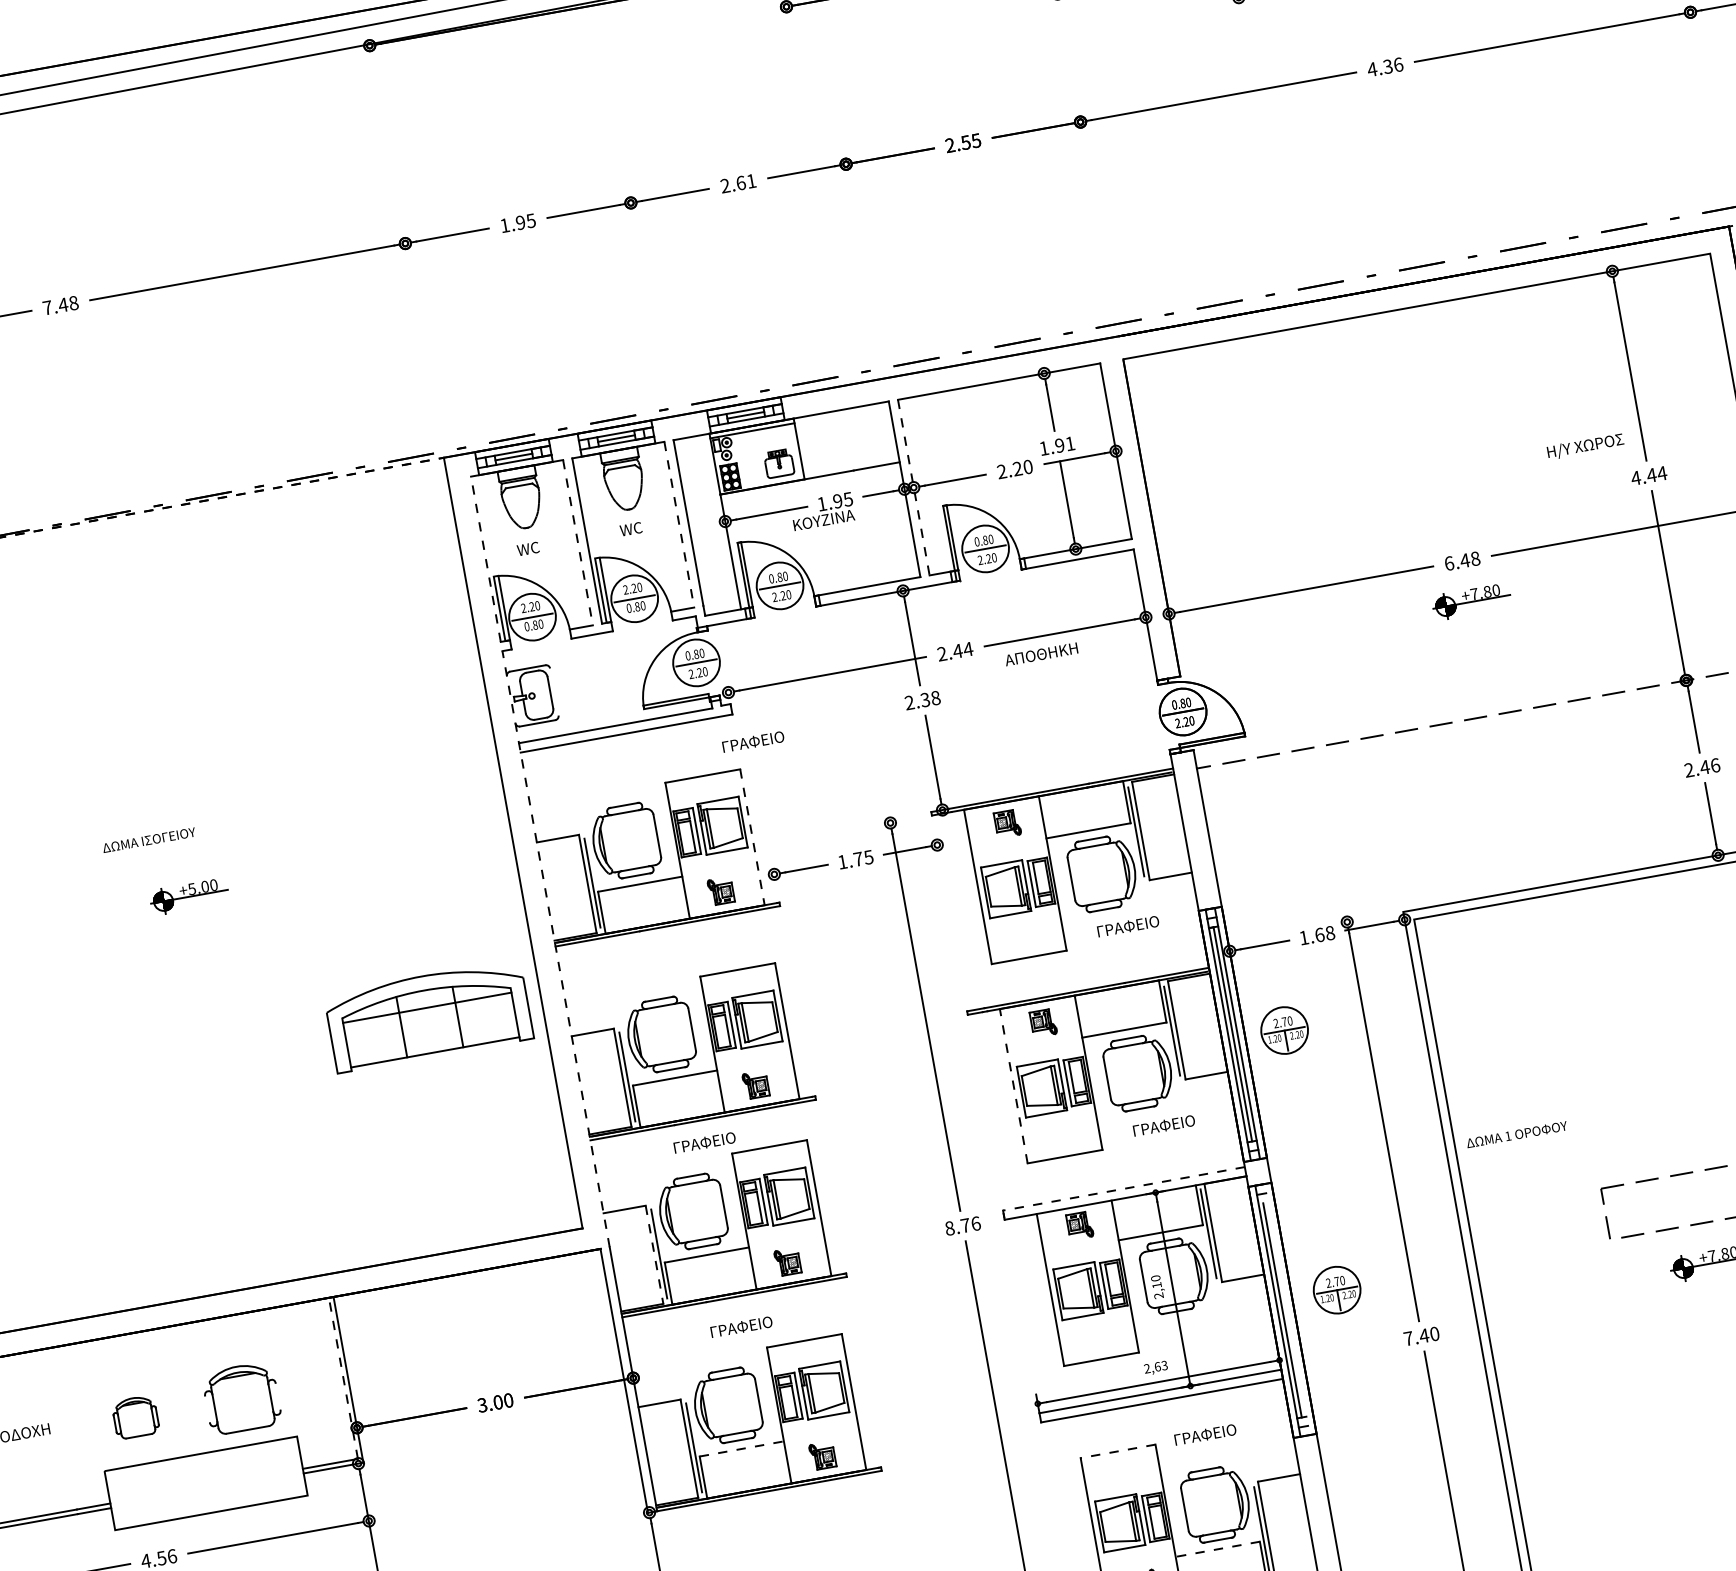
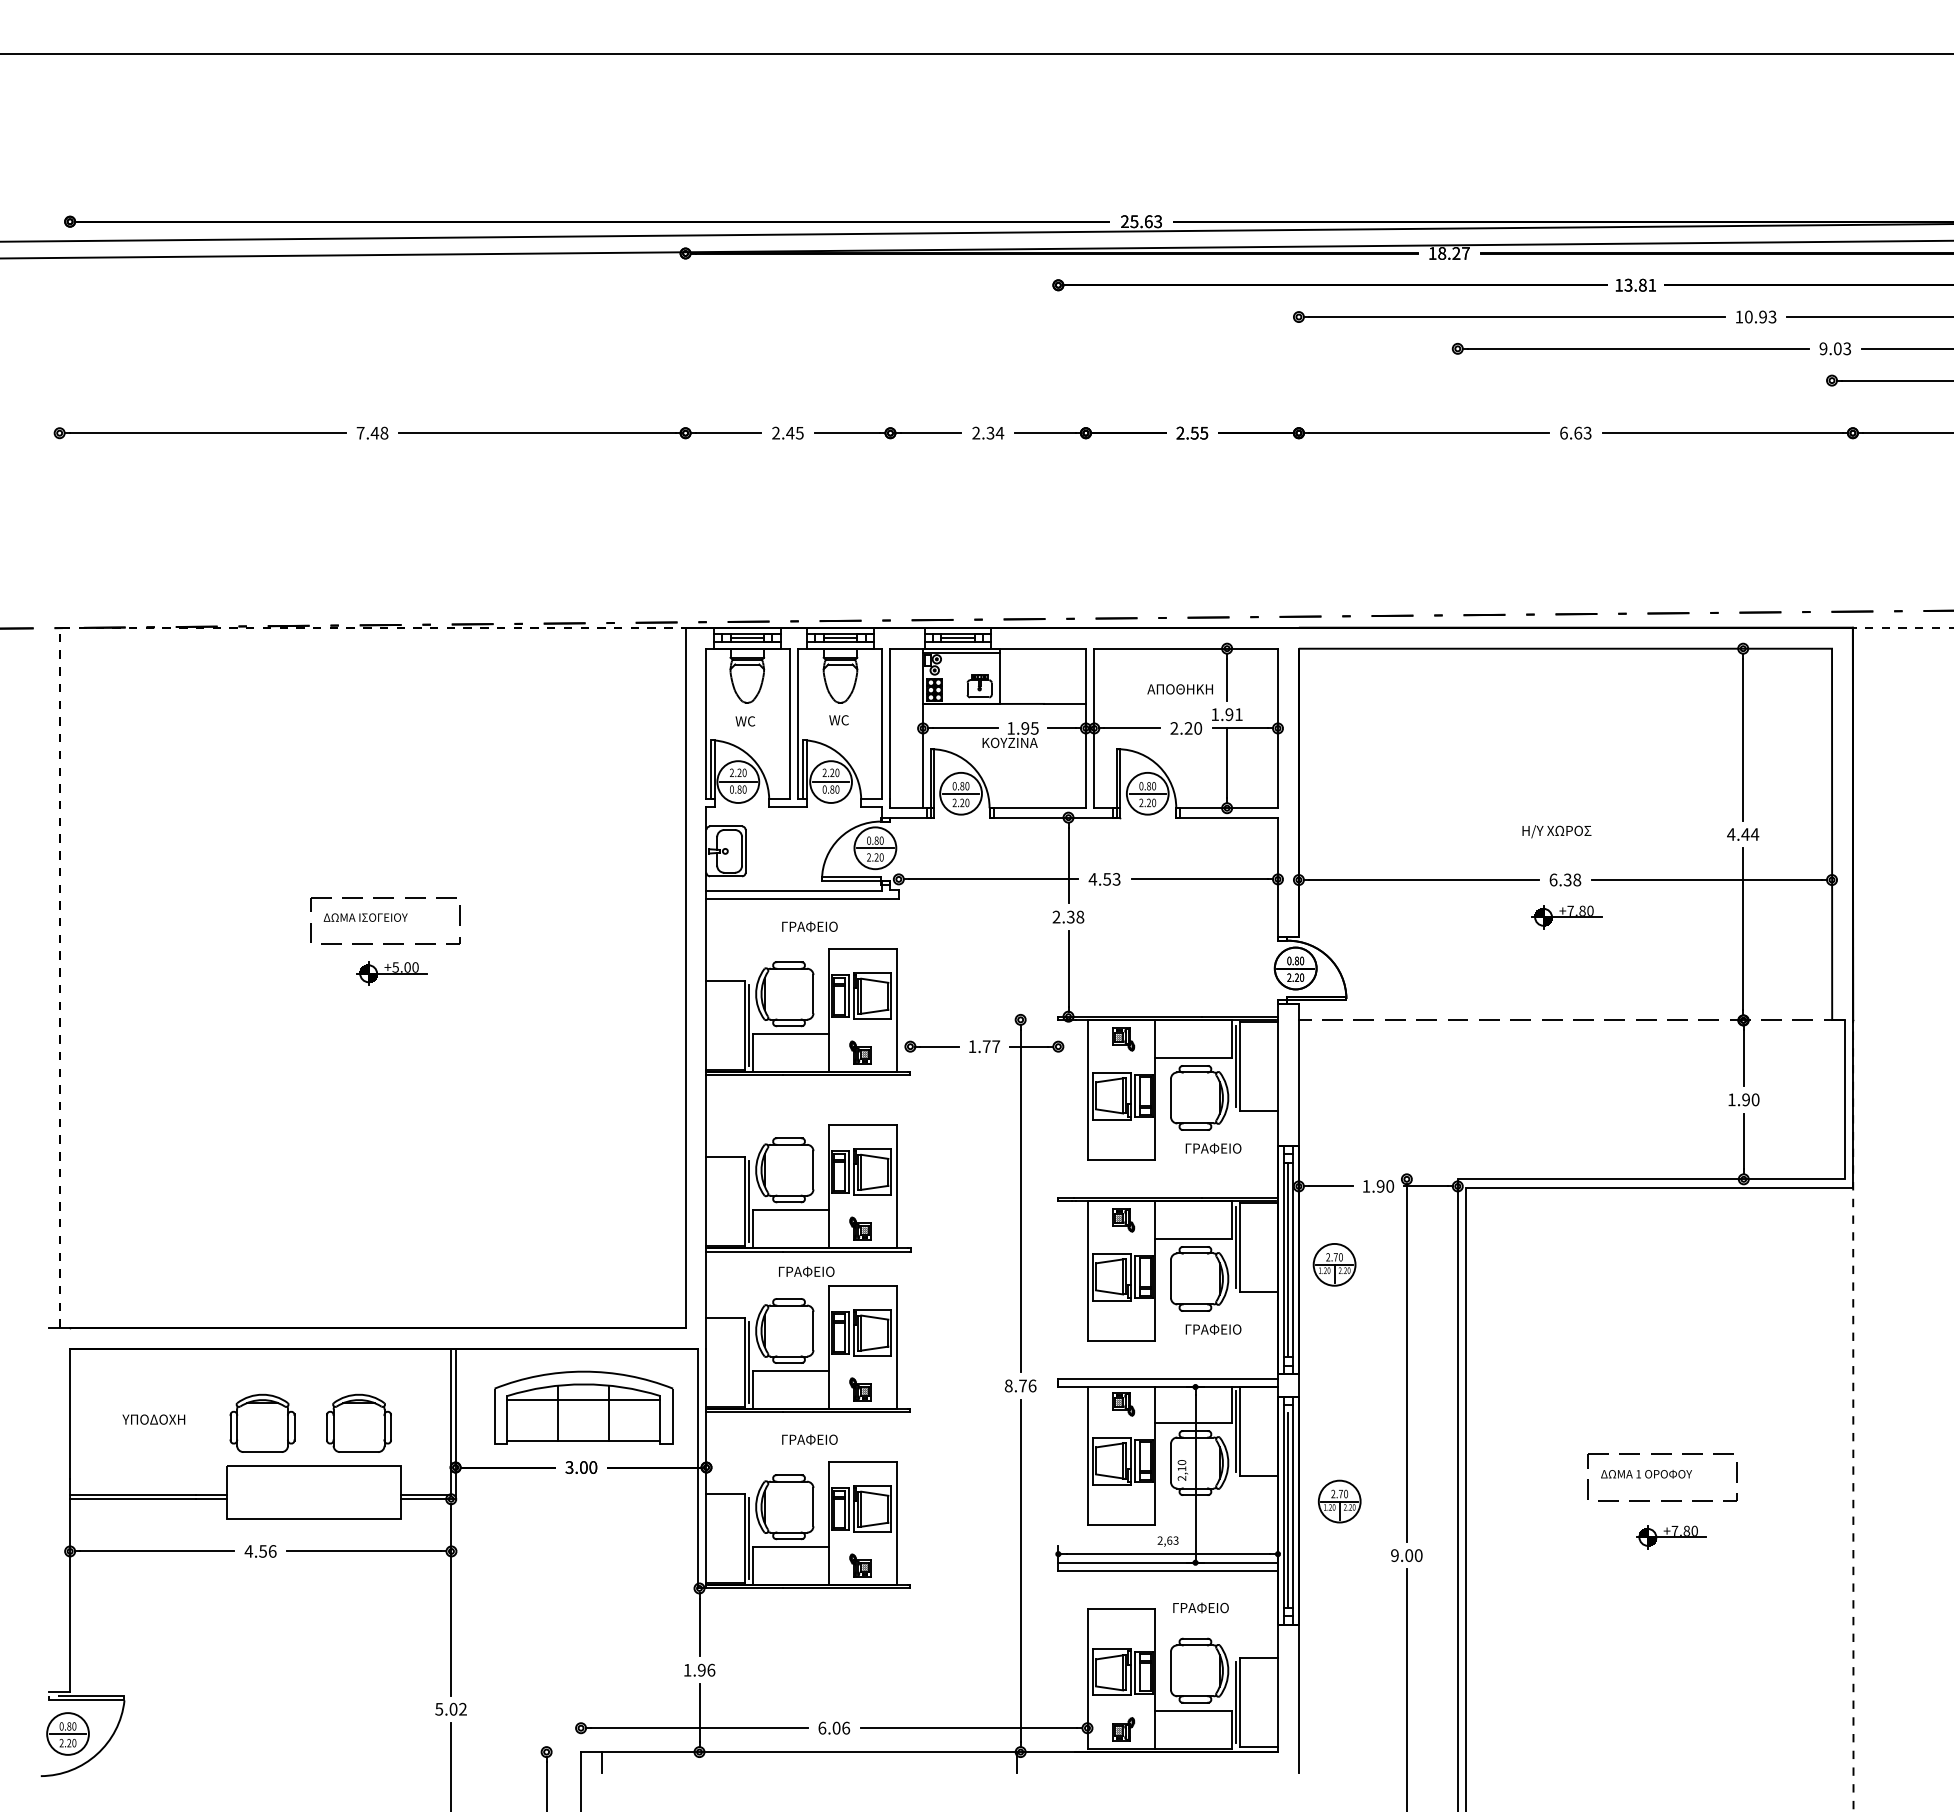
text: (1384, 66) -> (1575, 432), 4.36 -> 6.63
text: (746, 181) -> (995, 432), 2.61 -> 2.34
text: (513, 223) -> (783, 432), 1.95 -> 2.45
text: (1585, 446) -> (1556, 831), moved
line: (914, 487) -> (1094, 728), dashed -> solid
line: (679, 525) -> (882, 724), dashed -> solid
line: (578, 543) -> (790, 724), dashed -> solid
line: (485, 558) -> (706, 723), dashed -> solid
text: (1464, 560) -> (1567, 879), 6.48 -> 6.38
text: (954, 651) -> (1104, 879), 2.44 -> 4.53
text: (1040, 654) -> (1179, 689), moved
line: (554, 692) -> (745, 851), added
text: (752, 741) -> (809, 926), moved
text: (1702, 767) -> (1743, 1099), 2.46 -> 1.90
part: (167, 815) -> (385, 898), added
line: (751, 837) -> (896, 1010), dashed -> solid
text: (869, 857) -> (996, 1046), 1.75 -> 1.77
text: (1325, 934) -> (1385, 1186), 1.68 -> 1.90
line: (556, 948) -> (706, 1077), dashed -> solid
part: (428, 1016) -> (583, 1407), moved
line: (1013, 1085) -> (1087, 1270), dashed -> solid
text: (1516, 1133) -> (1646, 1473), moved
line: (1124, 1188) -> (1168, 1378), dashed -> solid
line: (654, 1254) -> (744, 1362), dashed -> solid
line: (1286, 1309) -> (1292, 1510), added
text: (1416, 1337) -> (1402, 1555), 7.40 -> 9.00
line: (343, 1377) -> (451, 1421), dashed -> solid
line: (277, 1396) -> (390, 1427), added
line: (208, 1409) -> (327, 1427), added
part: (135, 1416) -> (262, 1422), size x1.67
line: (742, 1449) -> (791, 1547), dashed -> solid
line: (1118, 1451) -> (1121, 1608), dashed -> solid
line: (1217, 1549) -> (1193, 1710), dashed -> solid

